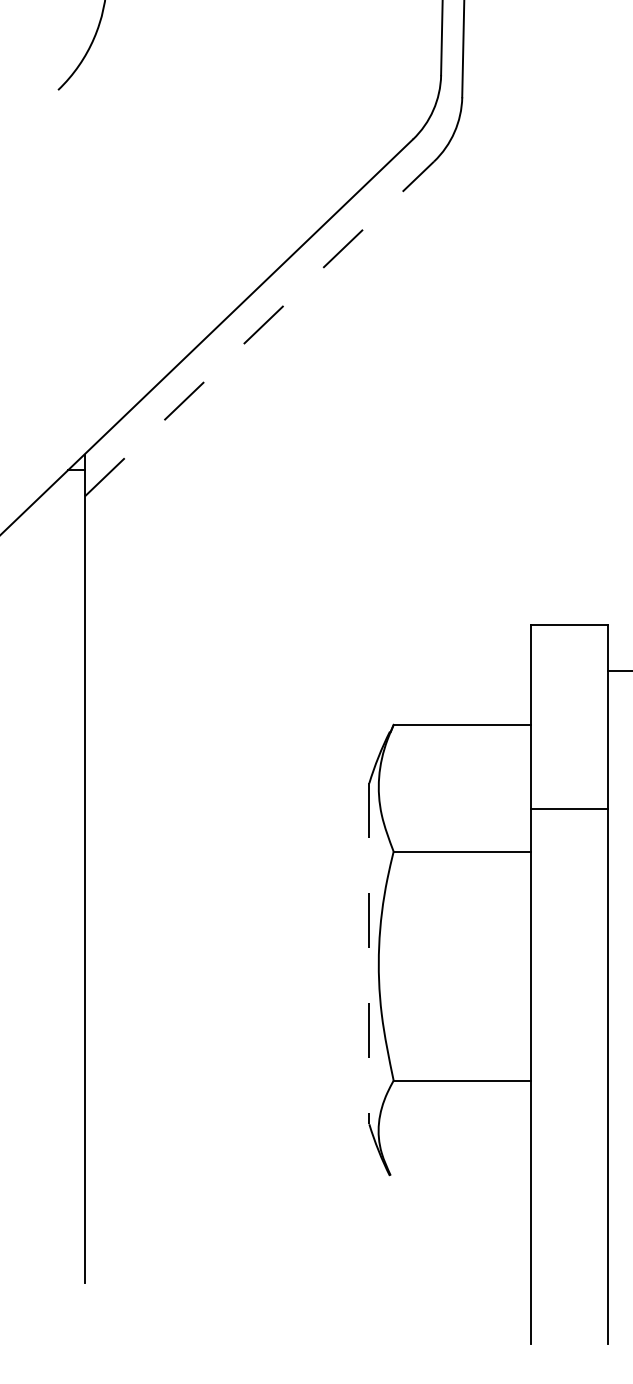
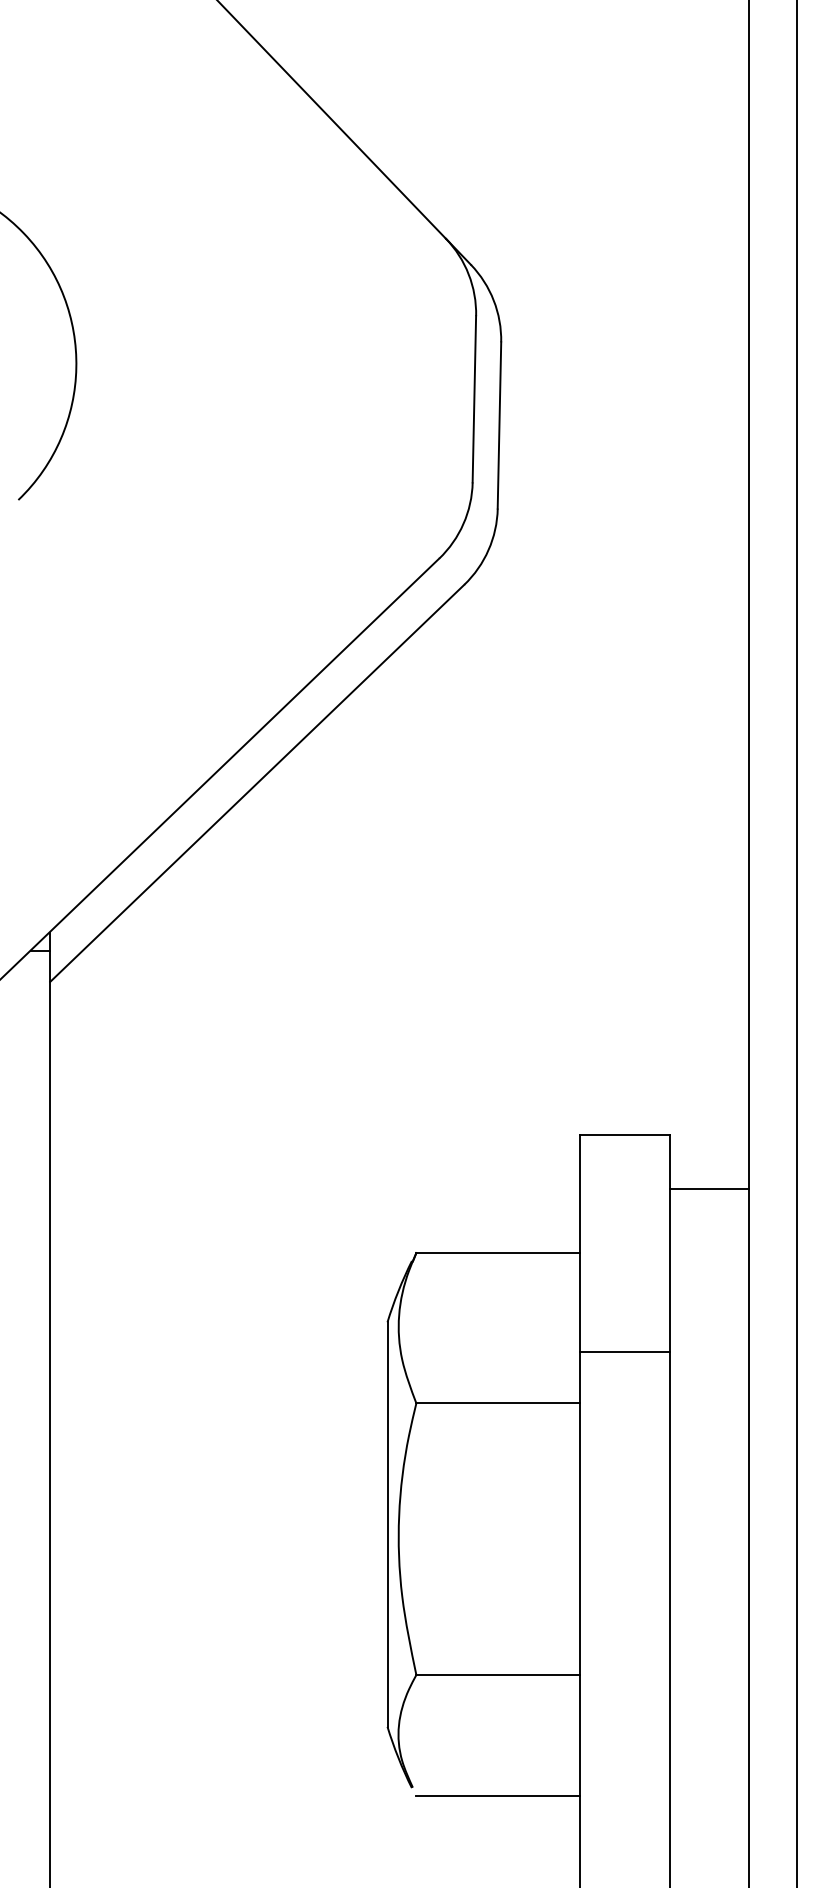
line: (259, 329) -> (257, 783), dashed -> solid
line: (369, 954) -> (387, 1525), dashed -> solid
line: (462, 1183) -> (497, 1796), added

